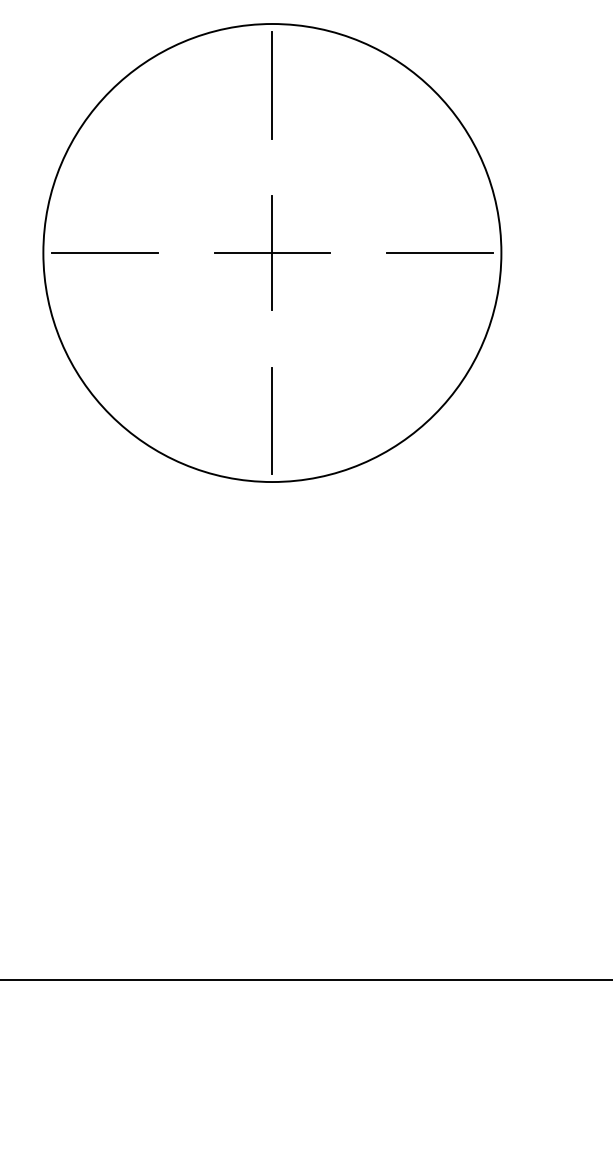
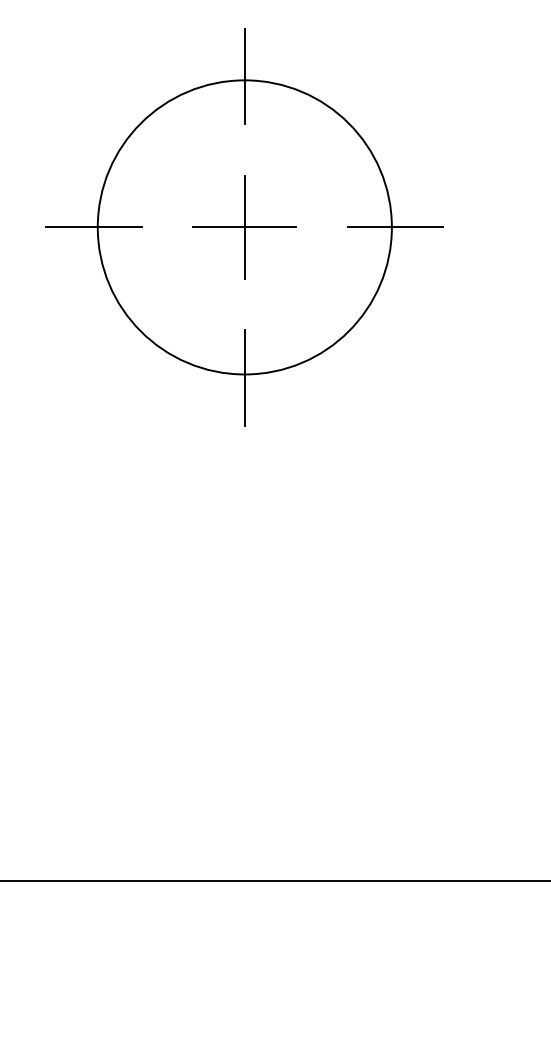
circle: (272, 253) -> (244, 227), size x0.71

